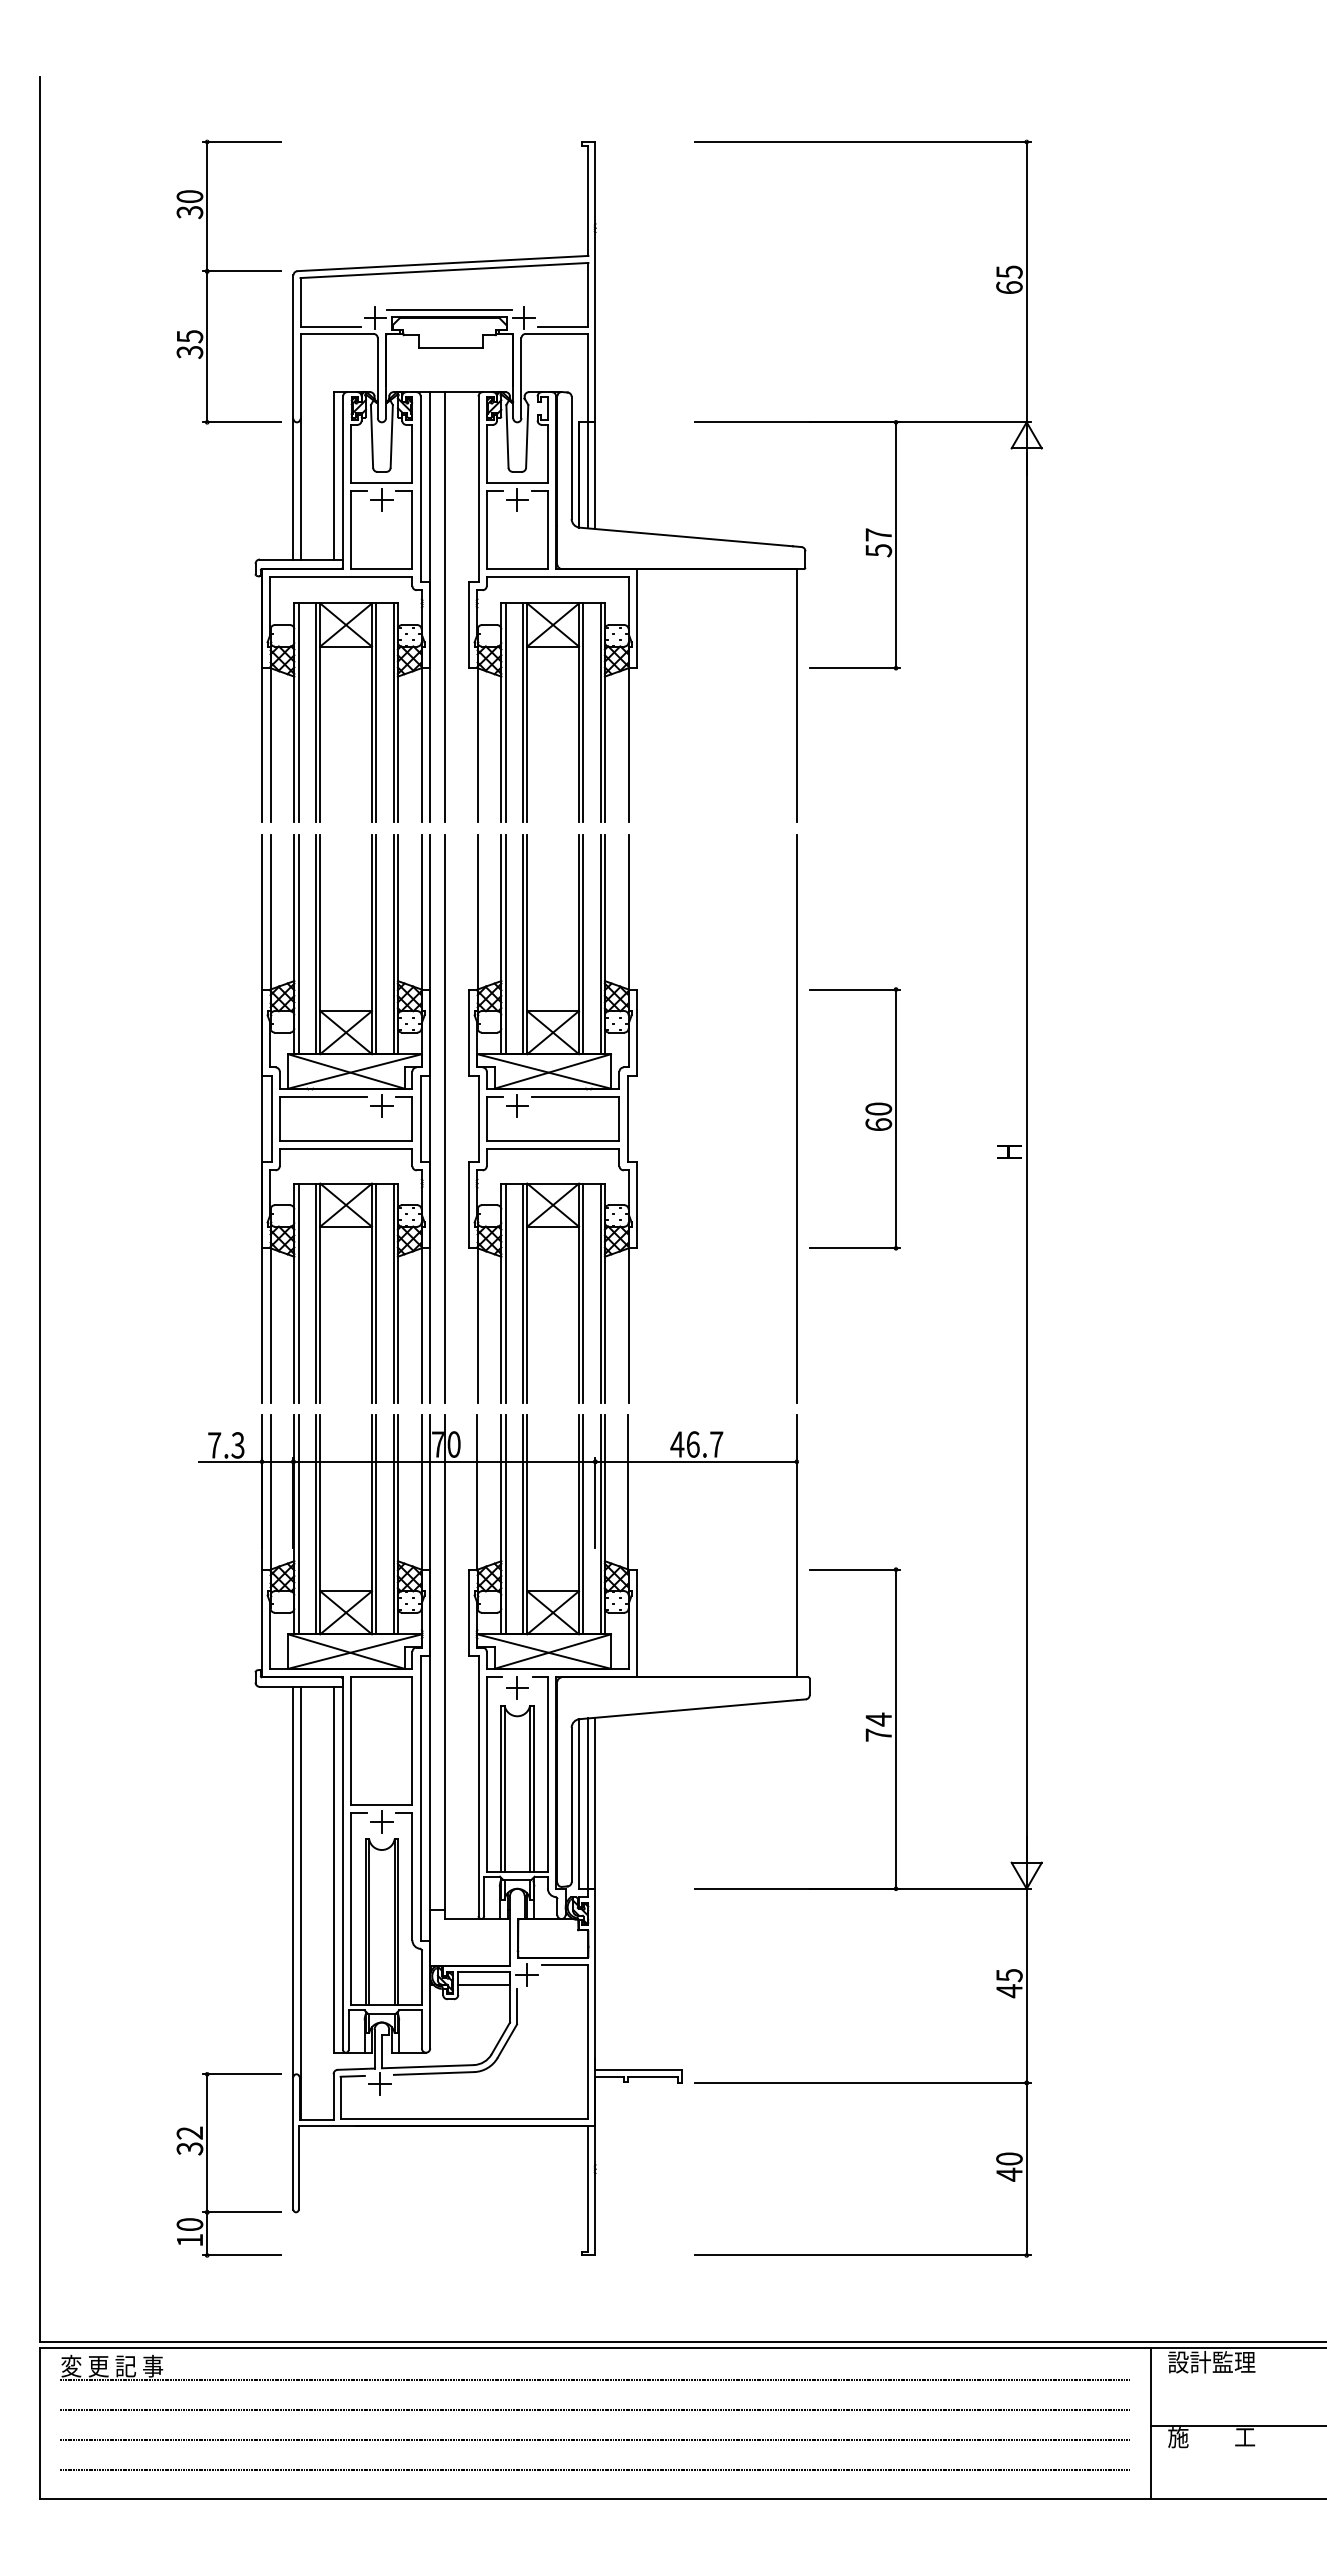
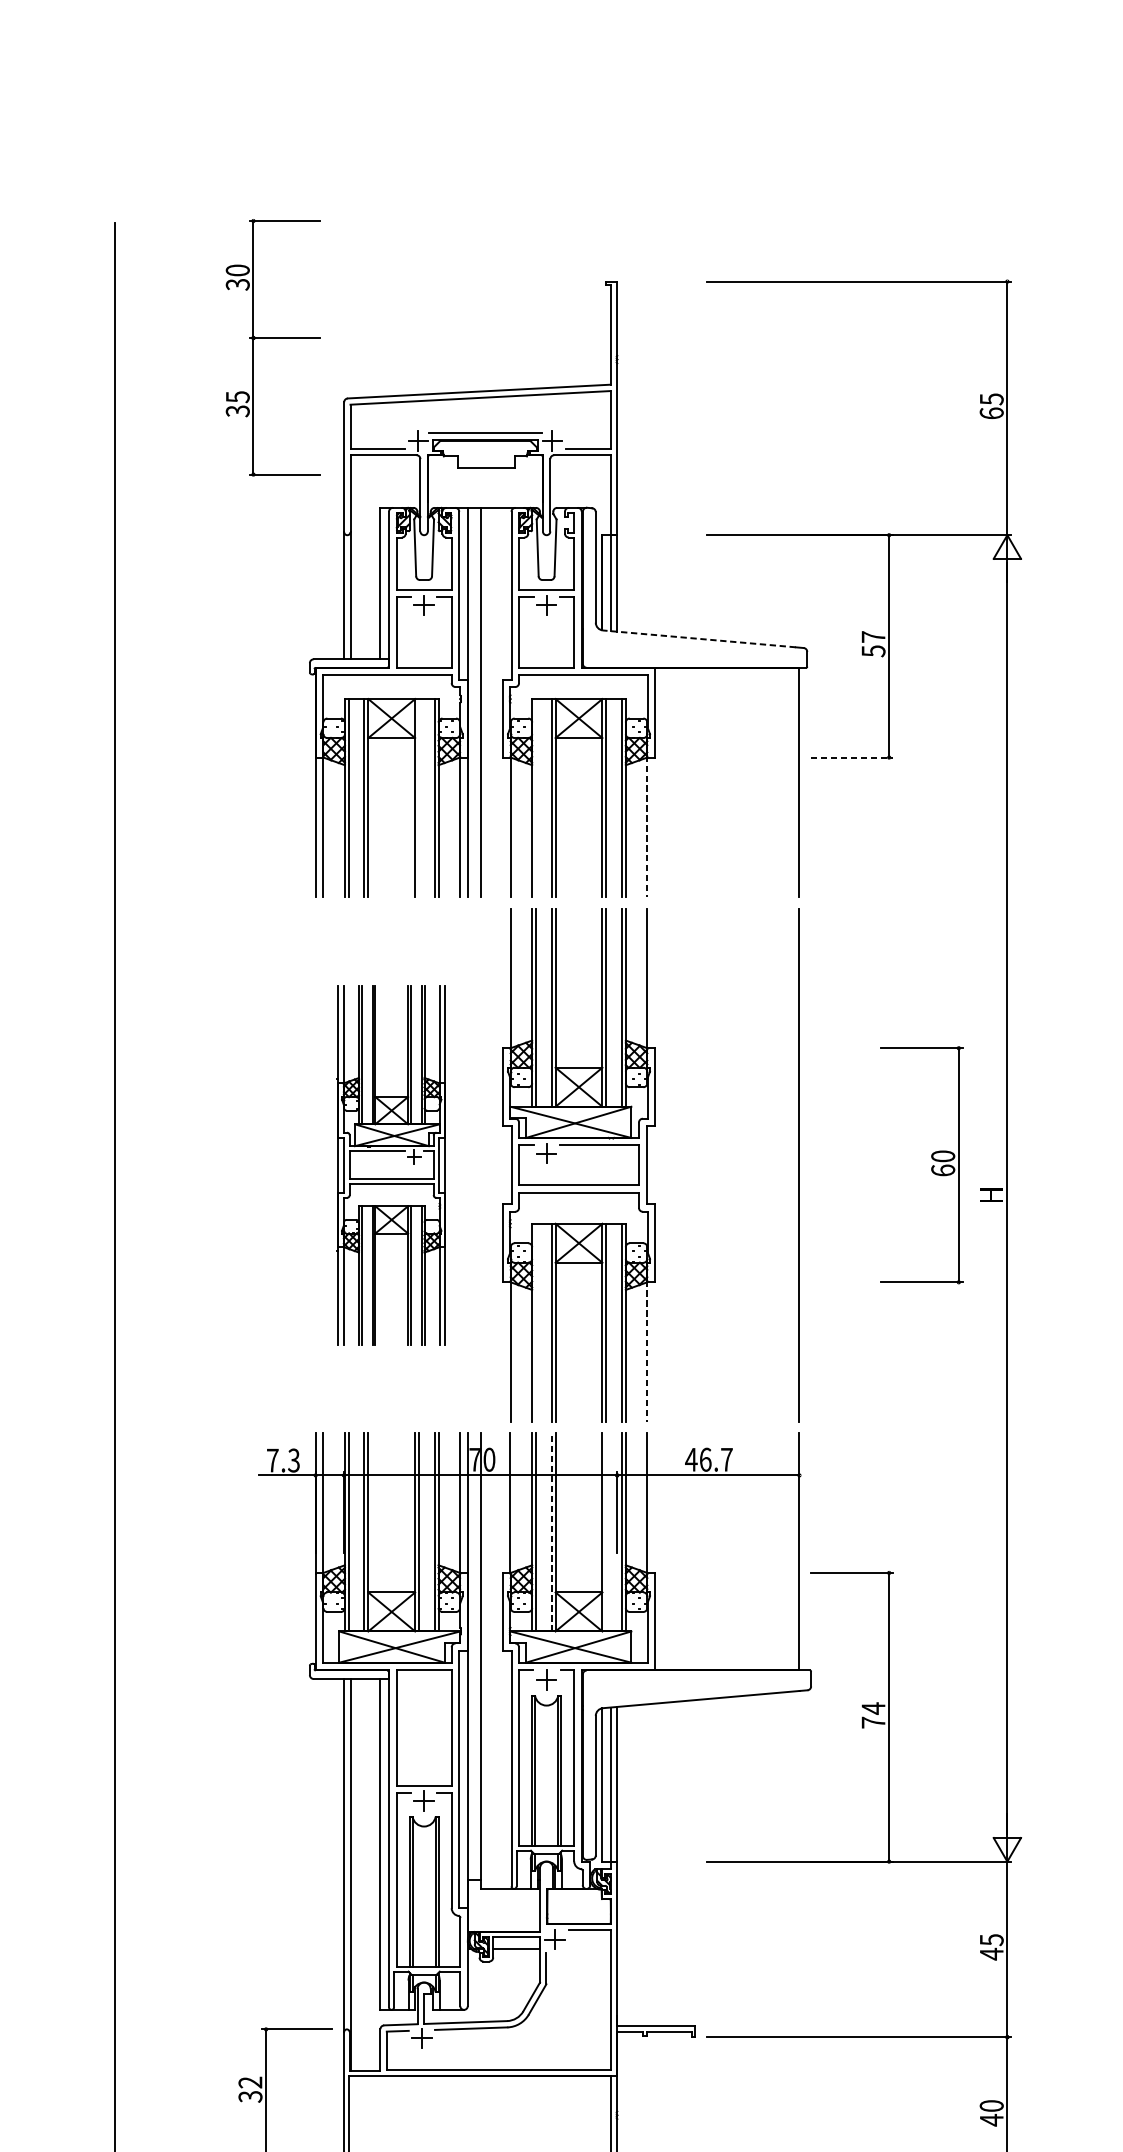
part: (228, 271) -> (272, 338), moved
line: (685, 536) -> (698, 638), solid -> dashed
line: (855, 668) -> (852, 757), solid -> dashed
line: (376, 712) -> (419, 797), removed
line: (505, 712) -> (535, 797), removed
line: (628, 744) -> (647, 826), solid -> dashed
part: (345, 1118) -> (391, 1164), size x0.7
line: (445, 1118) -> (481, 1164), removed
part: (865, 1121) -> (931, 1167), moved
line: (505, 1292) -> (535, 1322), removed
line: (628, 1324) -> (647, 1351), solid -> dashed
line: (522, 1524) -> (551, 1532), solid -> dashed
line: (583, 1524) -> (606, 1532), removed

